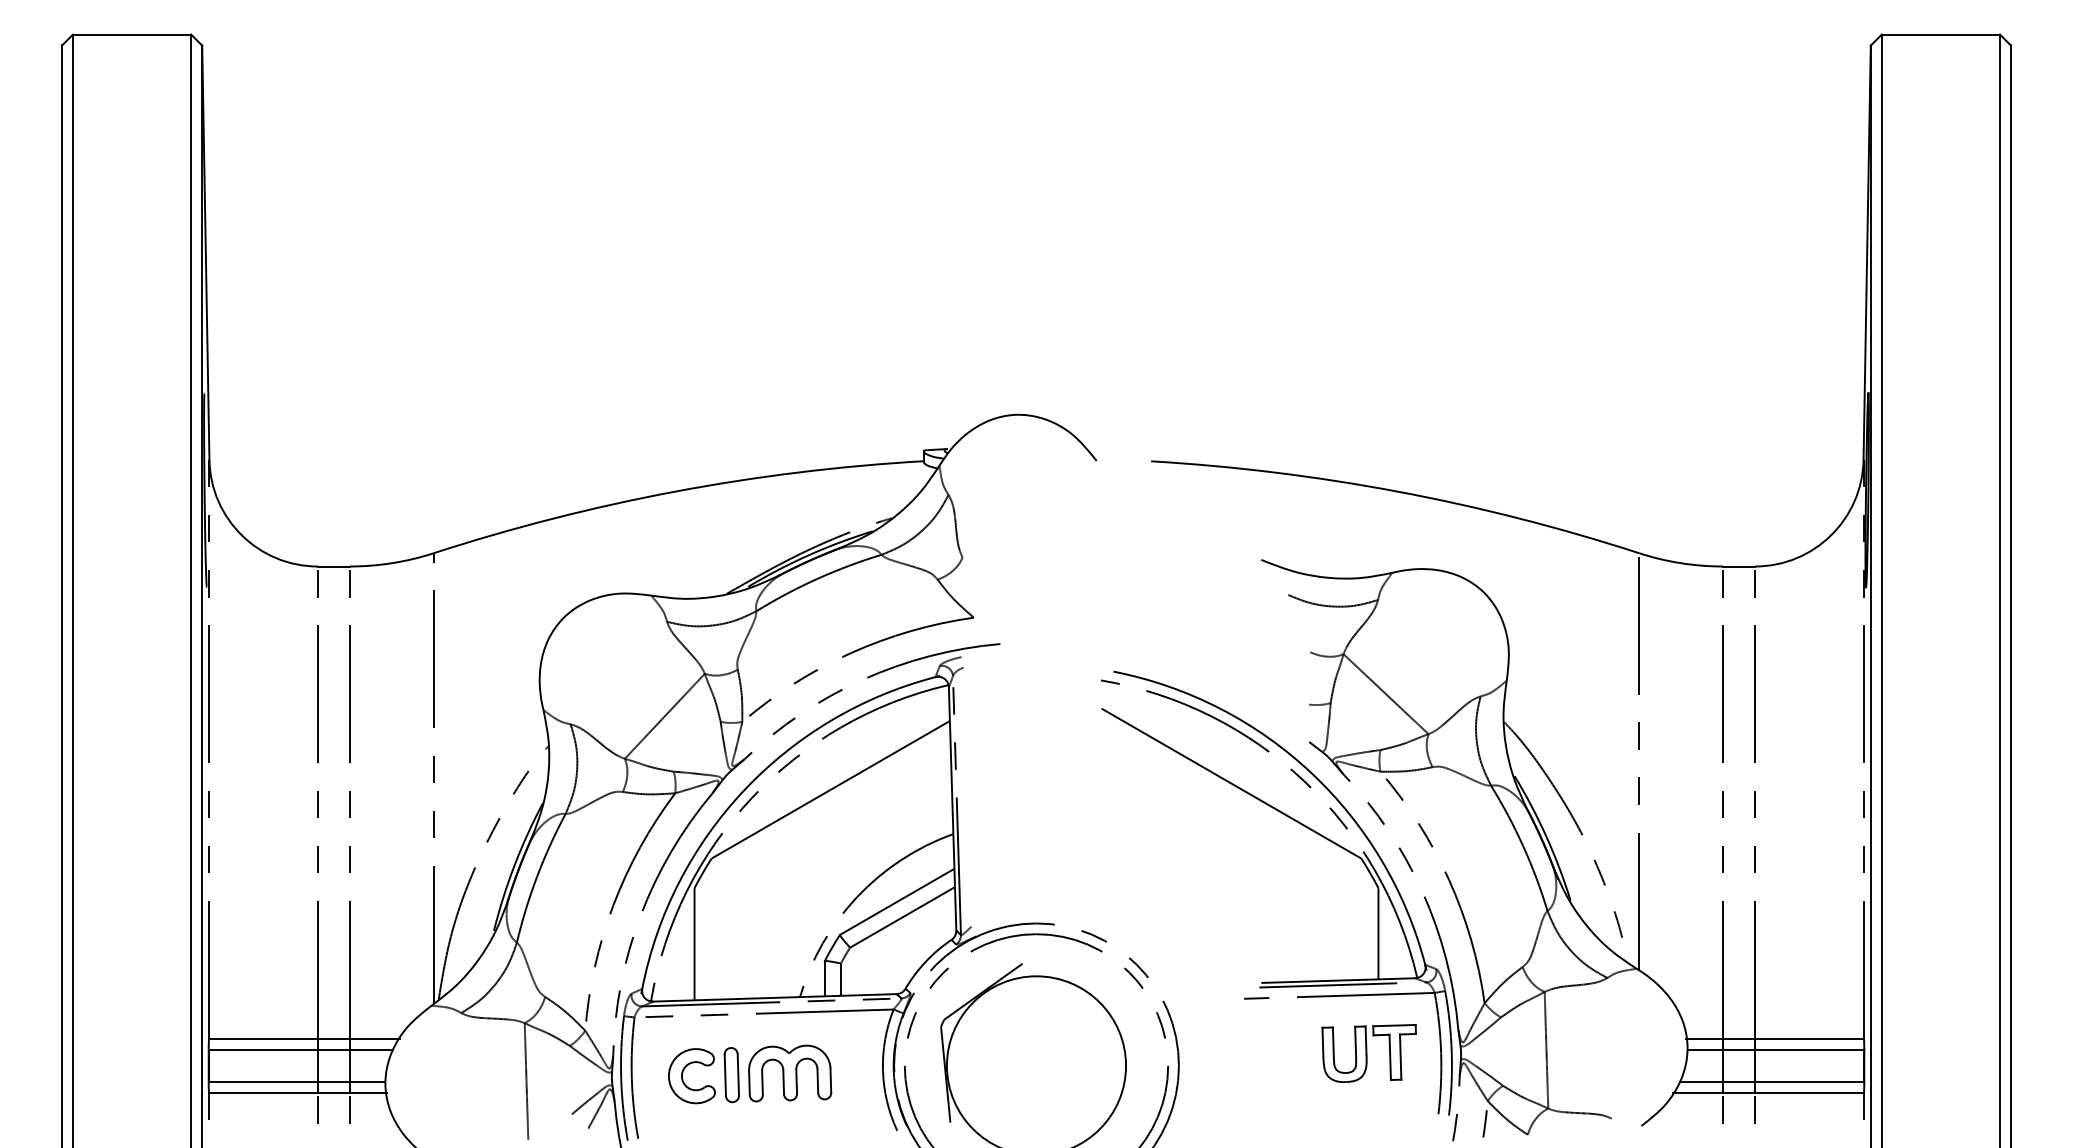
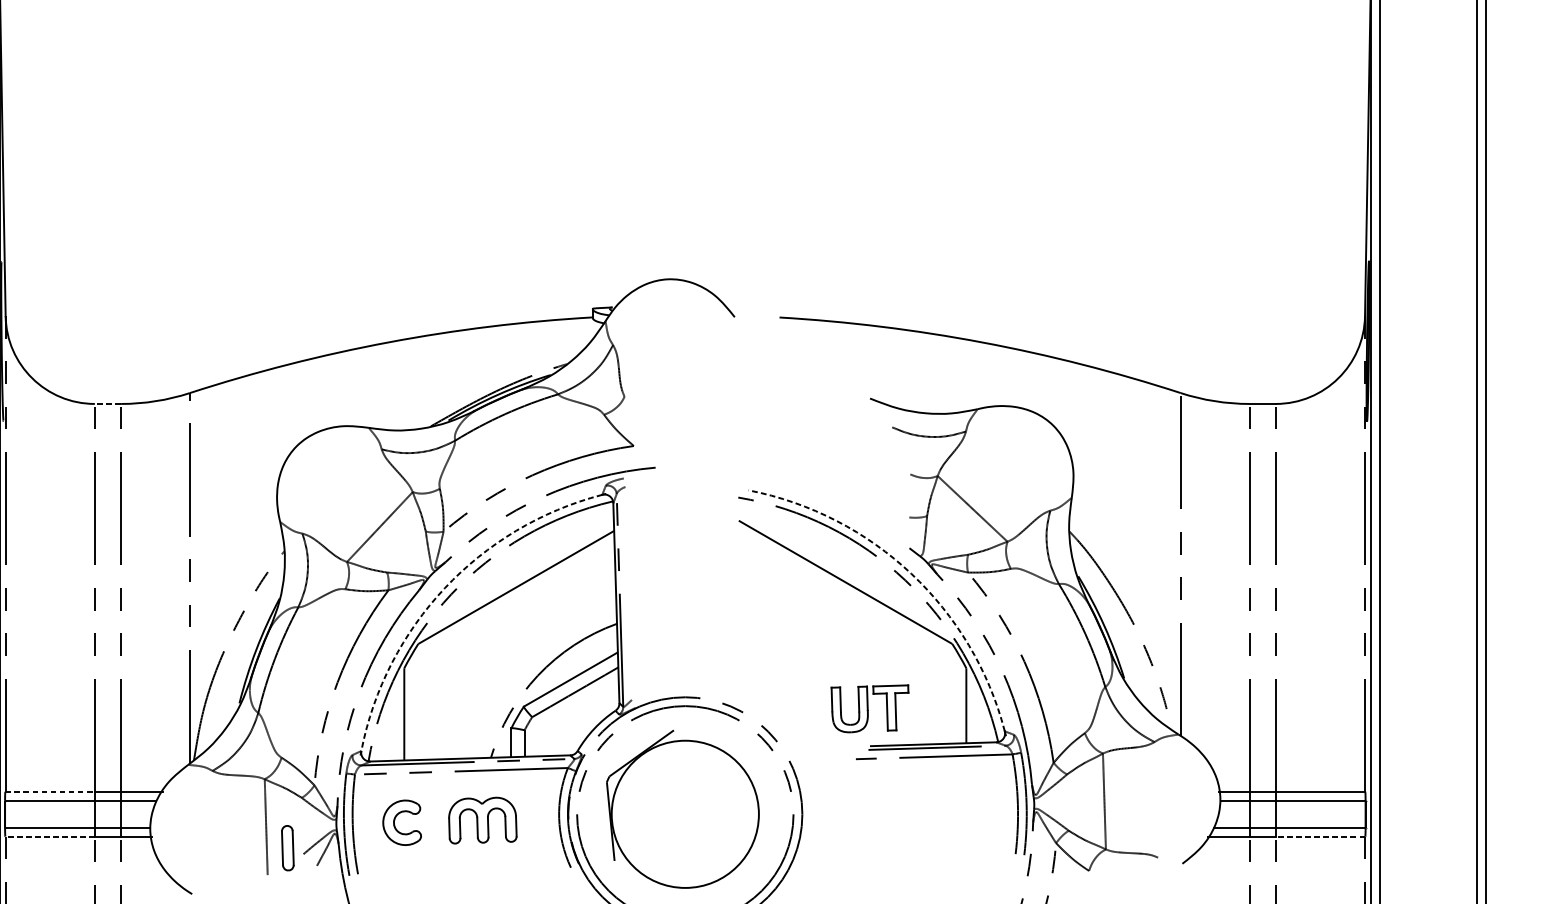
line: (333, 566) -> (107, 403), solid -> dashed
arc: (1311, 773) -> (911, 574), solid -> dashed
arc: (743, 790) -> (444, 588), solid -> dashed
line: (264, 1038) -> (50, 791), solid -> dashed
part: (1368, 1053) -> (869, 708), moved
part: (731, 1075) -> (287, 848), moved
line: (263, 1093) -> (50, 837), solid -> dashed
line: (1808, 1093) -> (1319, 837), solid -> dashed

